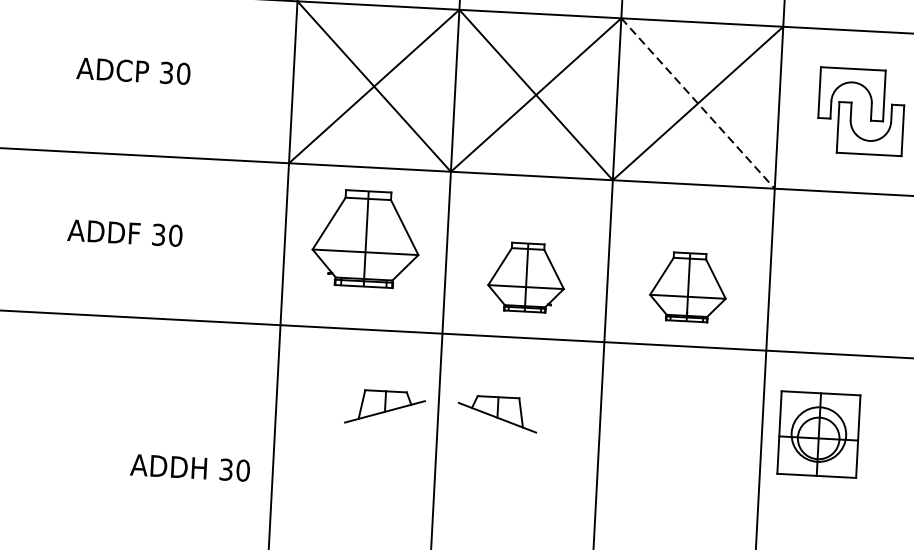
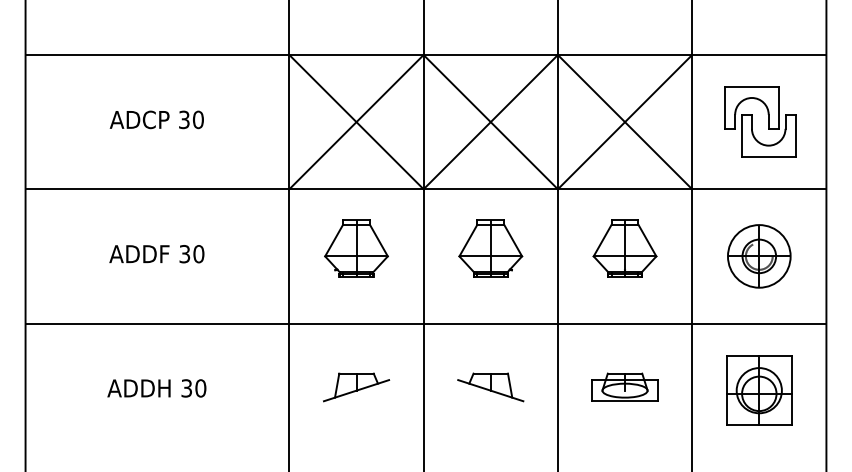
line: (698, 103) -> (625, 122), dashed -> solid
part: (366, 238) -> (356, 248), size x0.71
part: (851, 274) -> (759, 256), added
part: (526, 277) -> (490, 248), moved
part: (687, 287) -> (624, 248), moved
part: (385, 408) -> (356, 387), moved
part: (497, 413) -> (490, 387), moved
part: (680, 422) -> (624, 386), added
part: (819, 434) -> (759, 390), moved
text: (189, 467) -> (156, 388), moved

